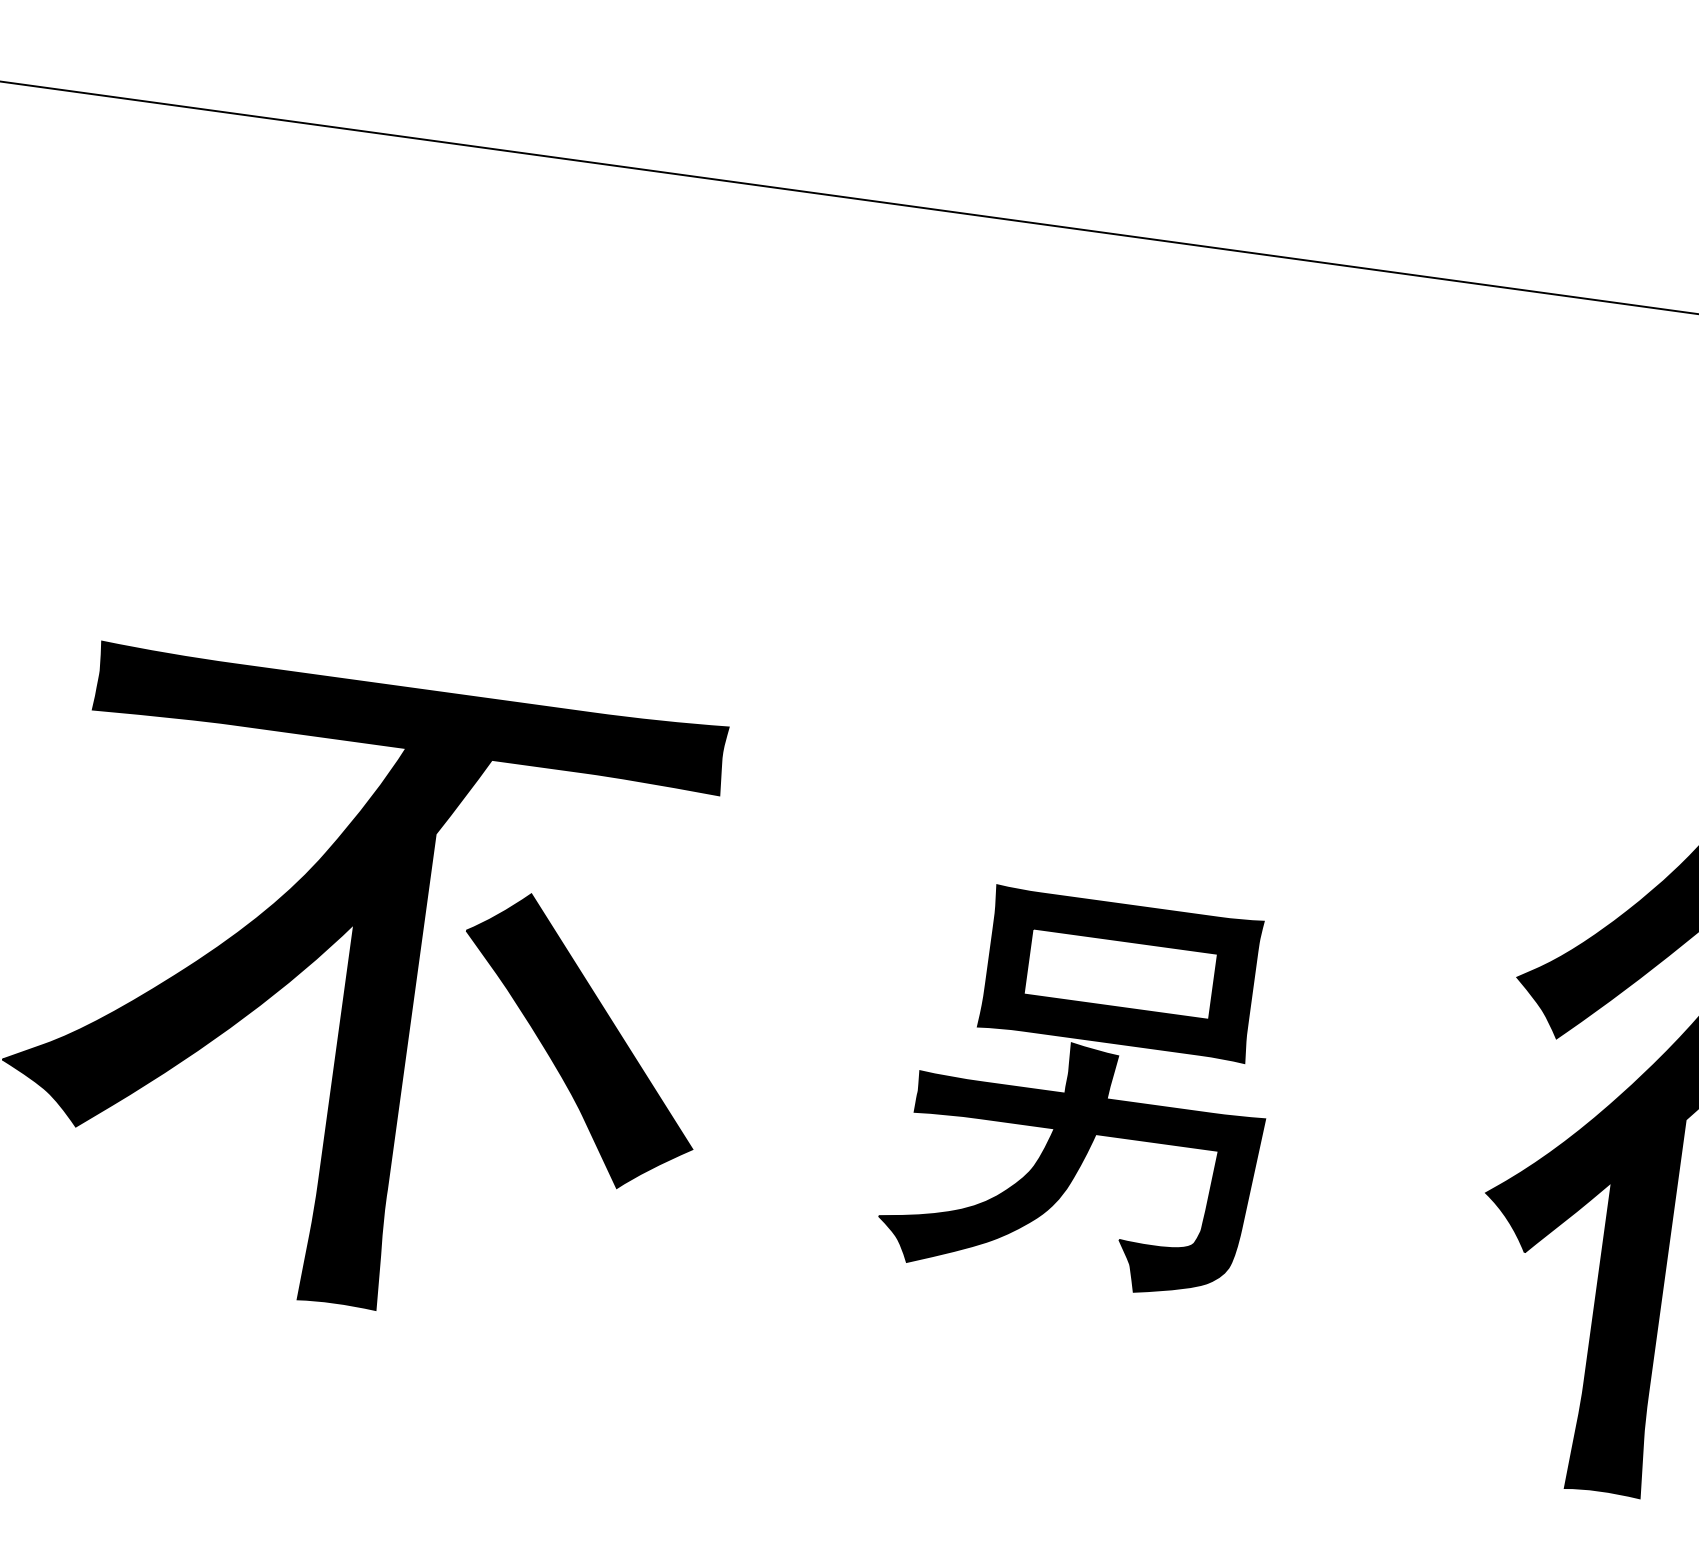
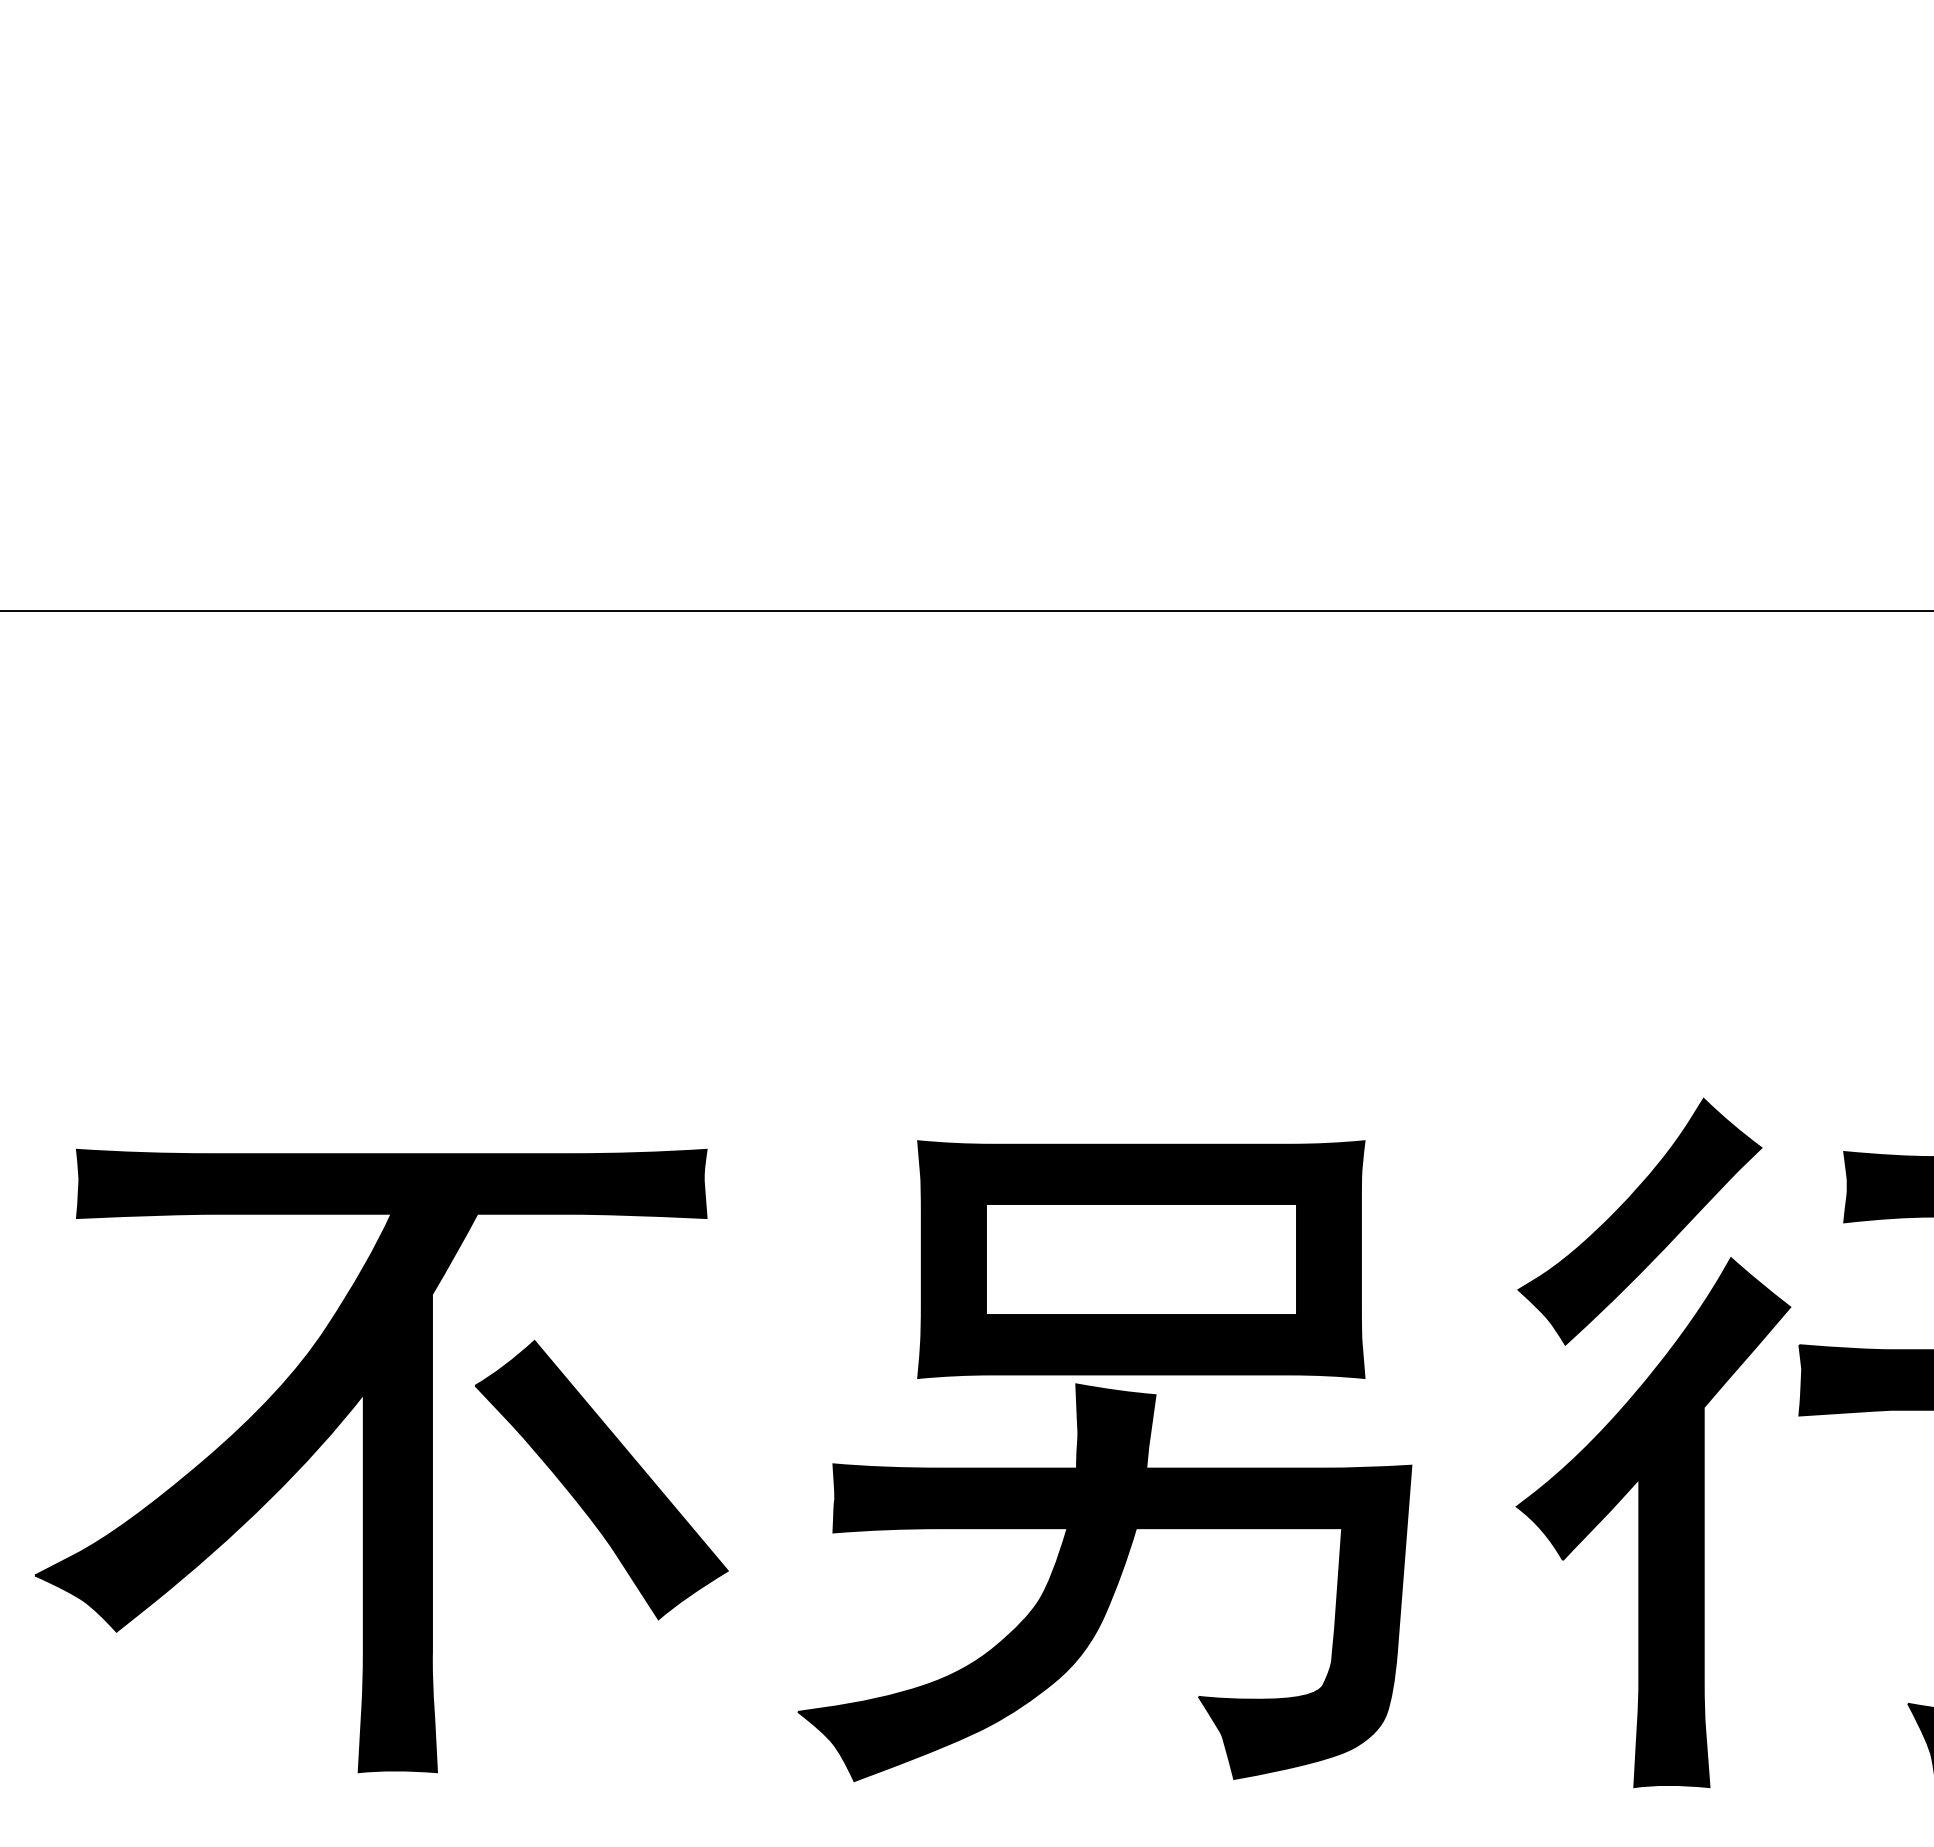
part: (1082, 1090) -> (1104, 1460), size x1.67

